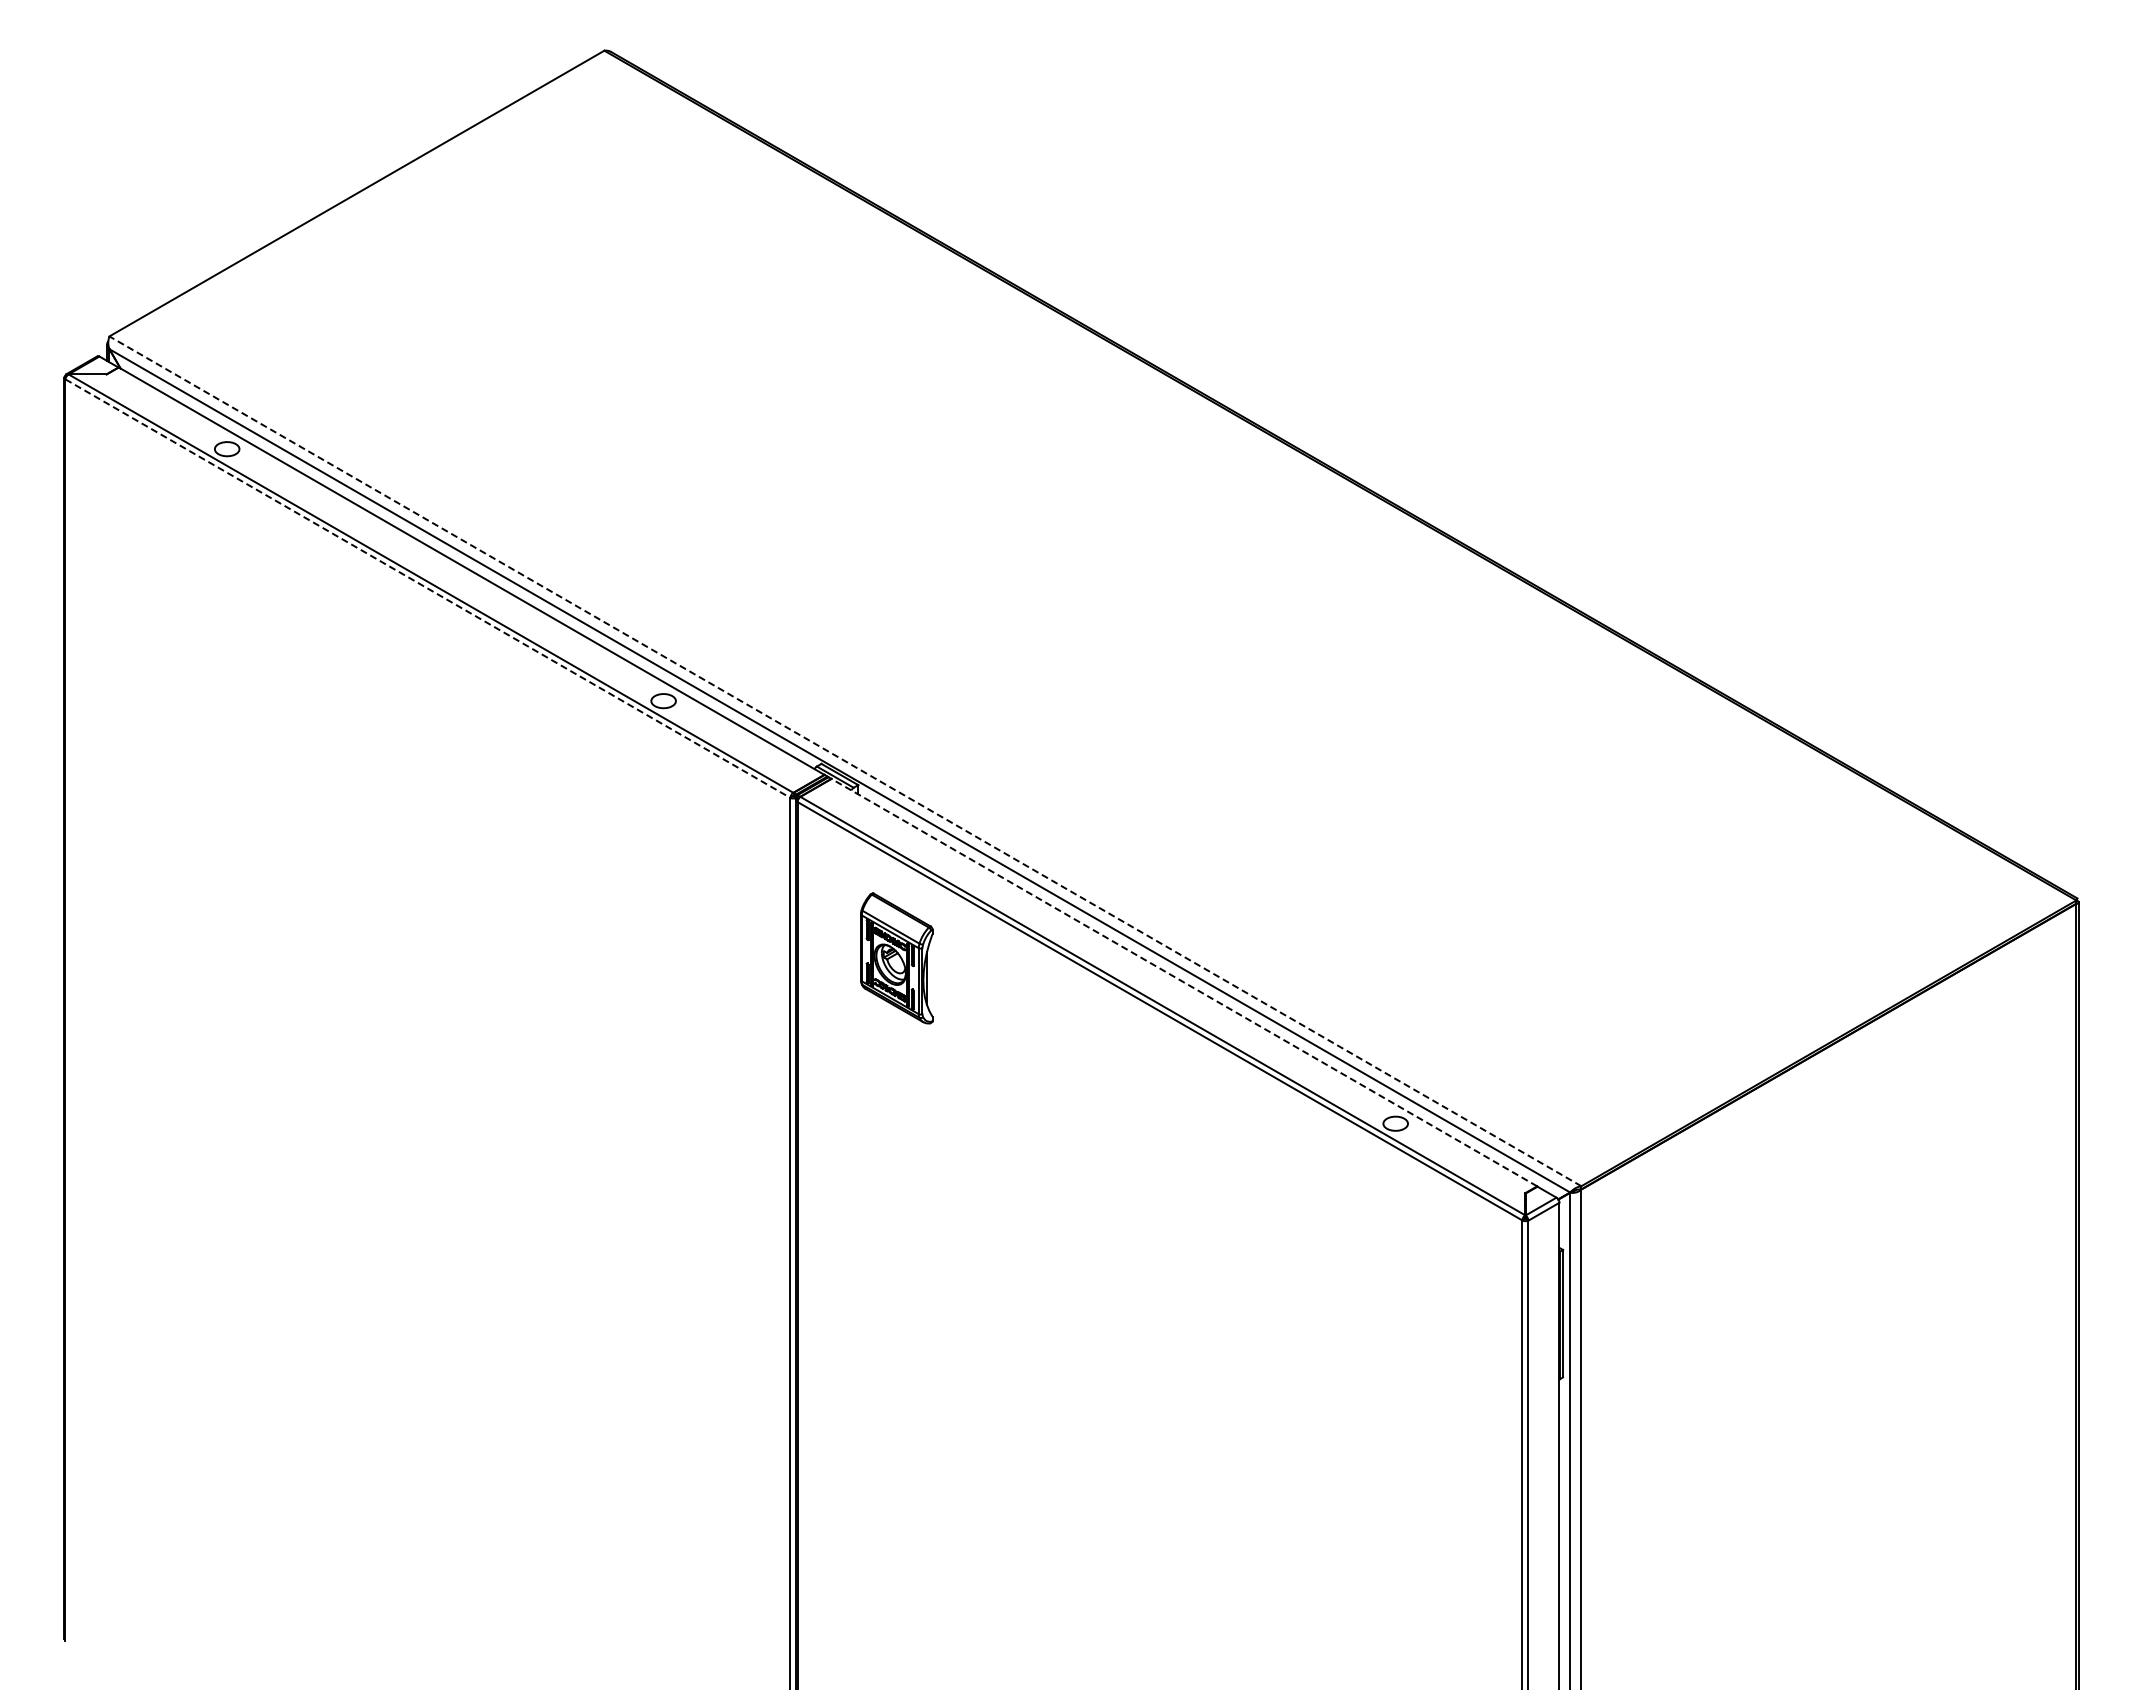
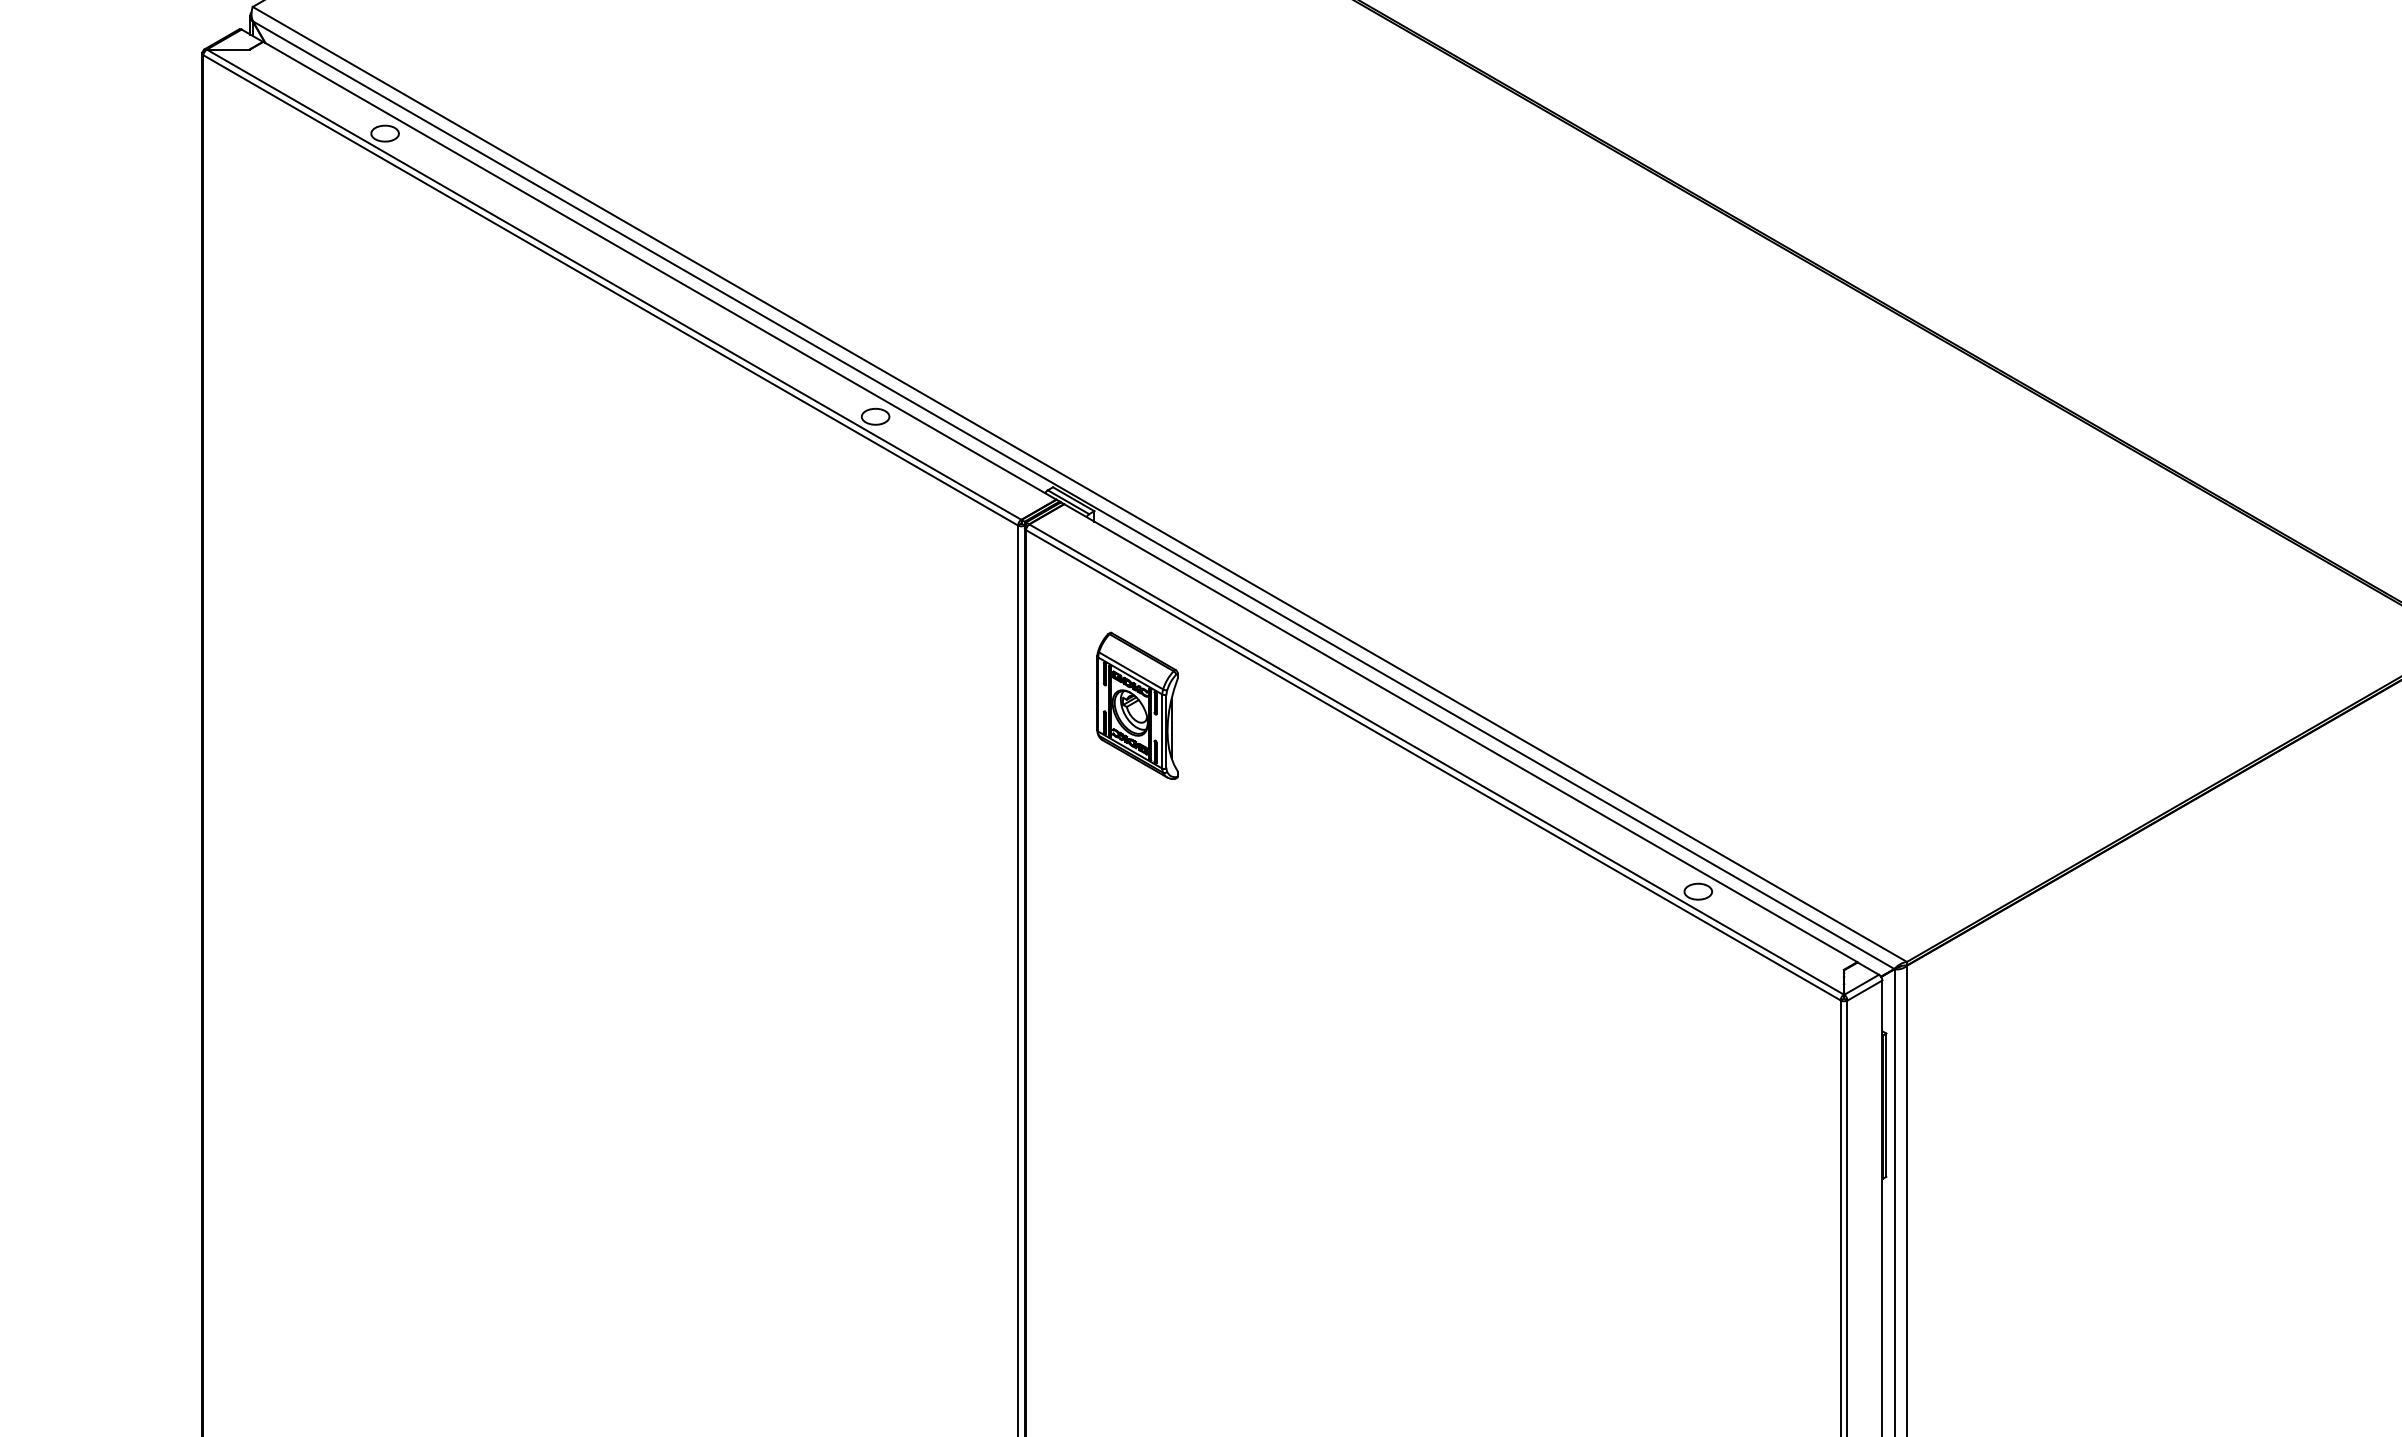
line: (427, 588) -> (610, 290), dashed -> solid
line: (845, 761) -> (1079, 484), dashed -> solid
line: (1183, 982) -> (1459, 732), dashed -> solid

